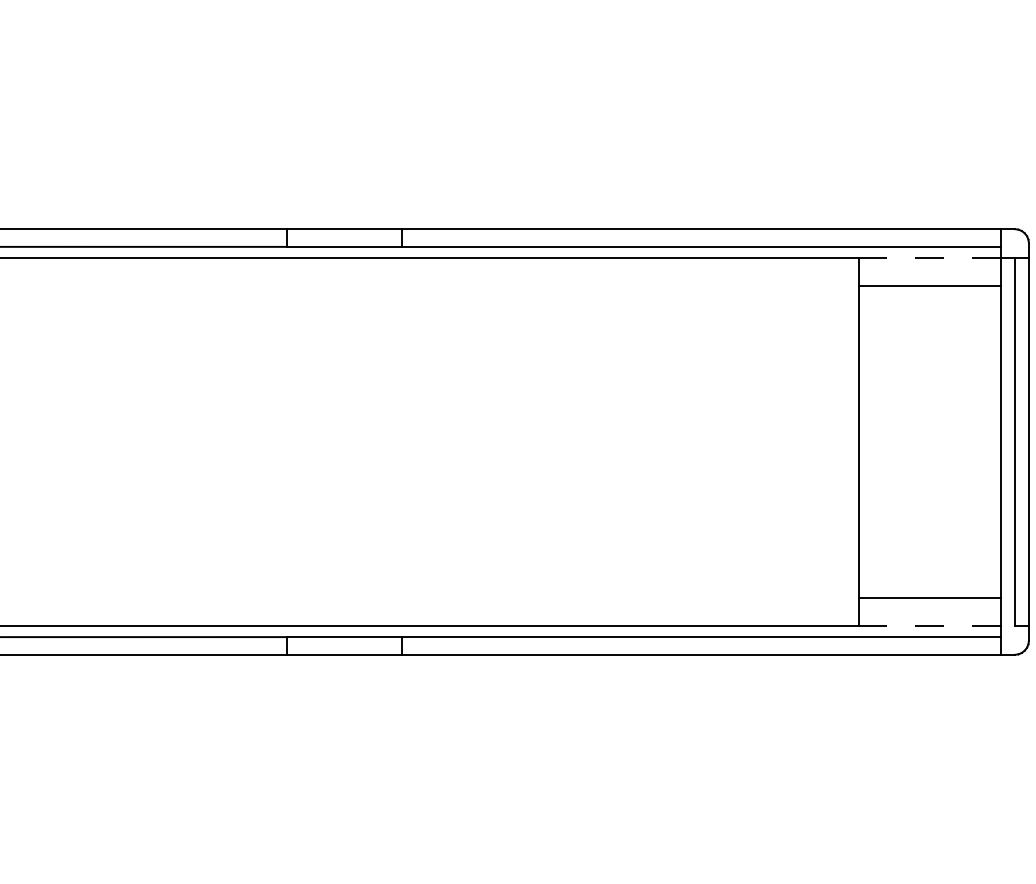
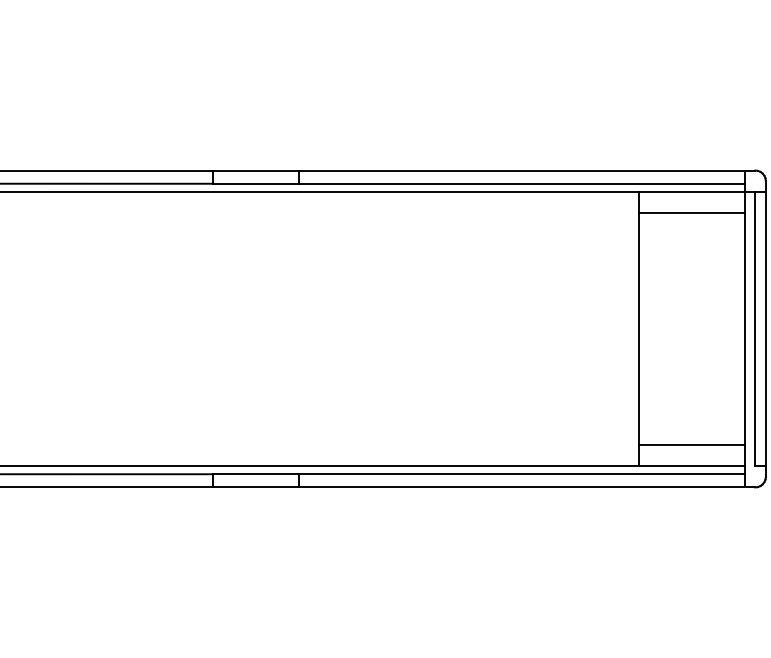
line: (929, 257) -> (691, 191), dashed -> solid
line: (929, 626) -> (691, 466), dashed -> solid

